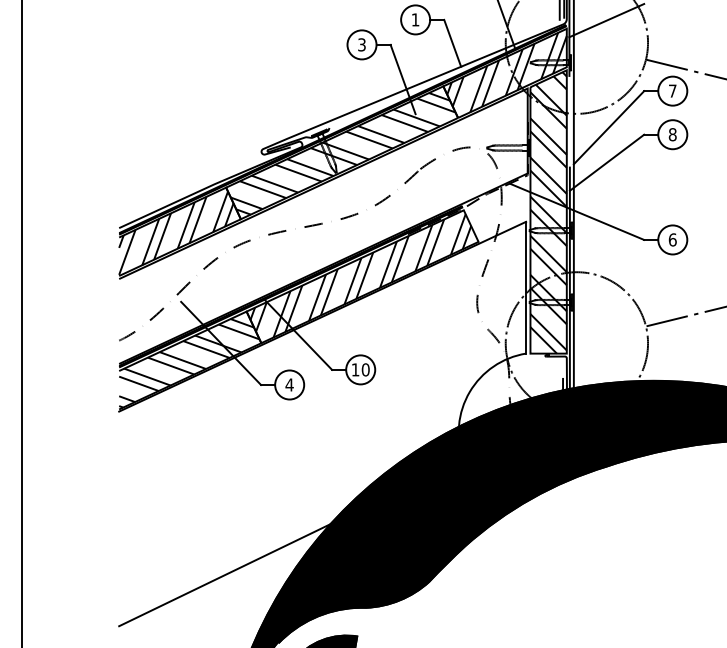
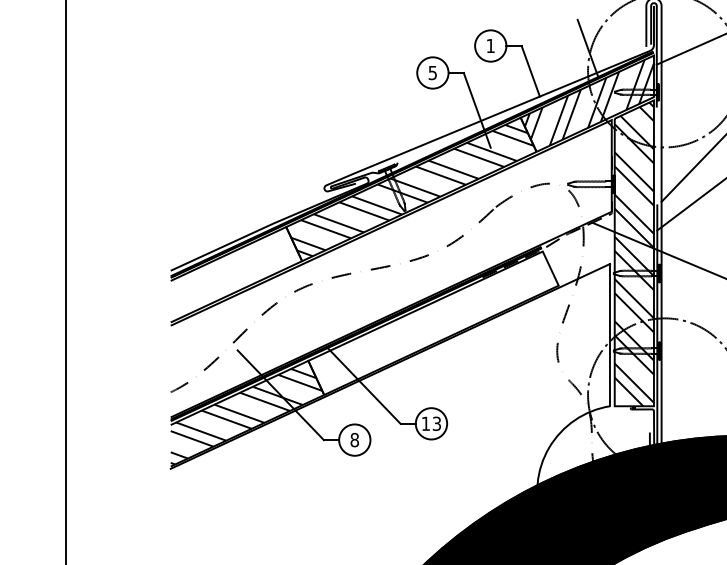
text: (361, 44) -> (432, 72), 3 -> 5
hatch: (176, 232) -> (232, 275), removed
hatch: (360, 275) -> (431, 321), removed
text: (365, 369) -> (436, 423), 10 -> 13
text: (289, 384) -> (354, 439), 4 -> 8

